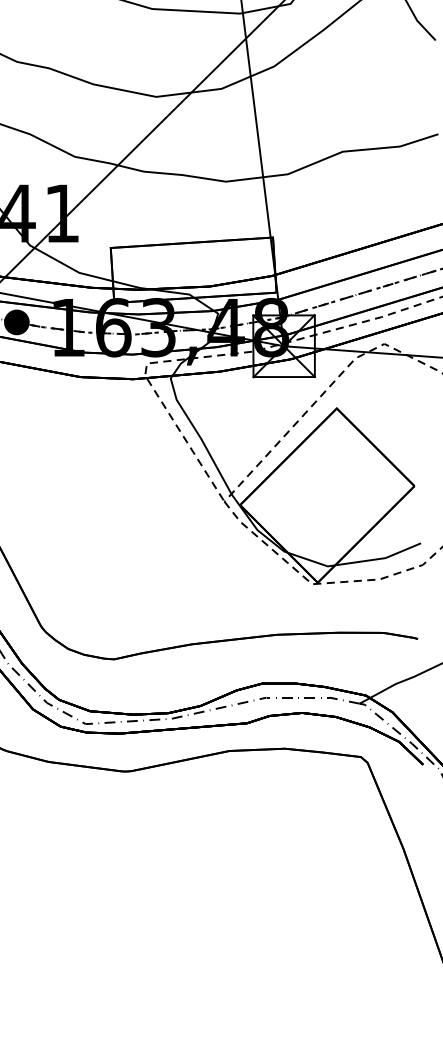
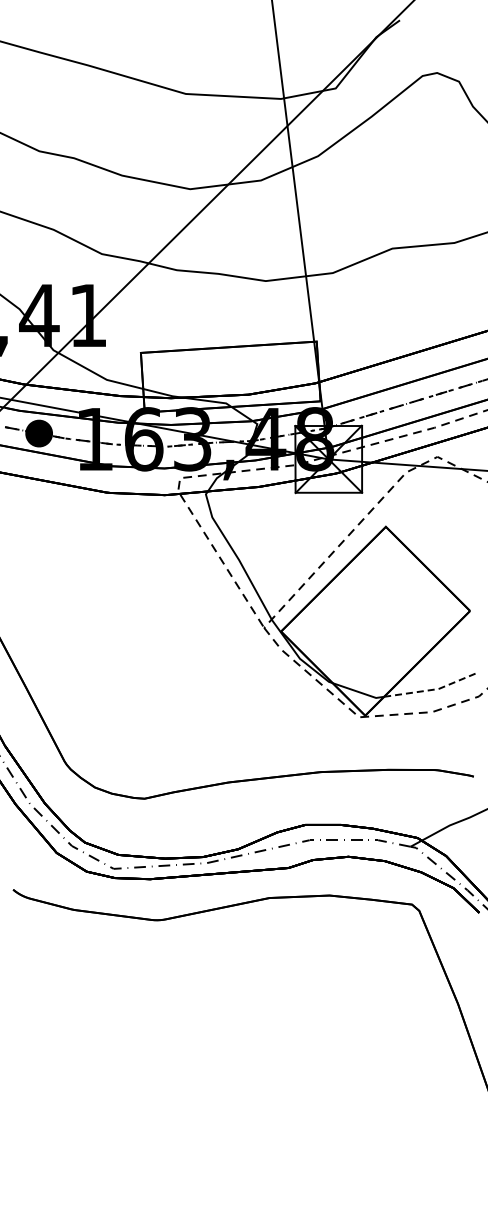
line: (379, 558) -> (432, 689), solid -> dashed

